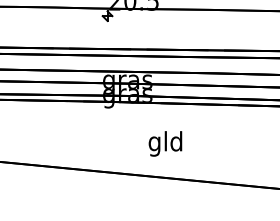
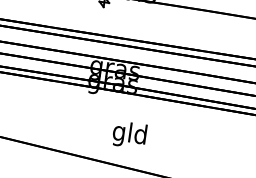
text: (165, 143) -> (129, 134), moved

